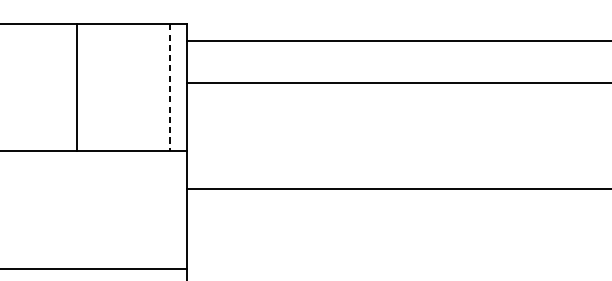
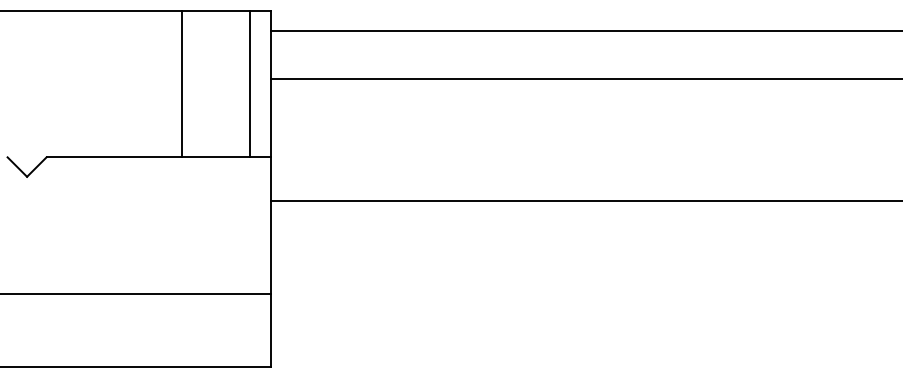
line: (76, 87) -> (181, 84), moved
line: (169, 87) -> (250, 84), dashed -> solid

